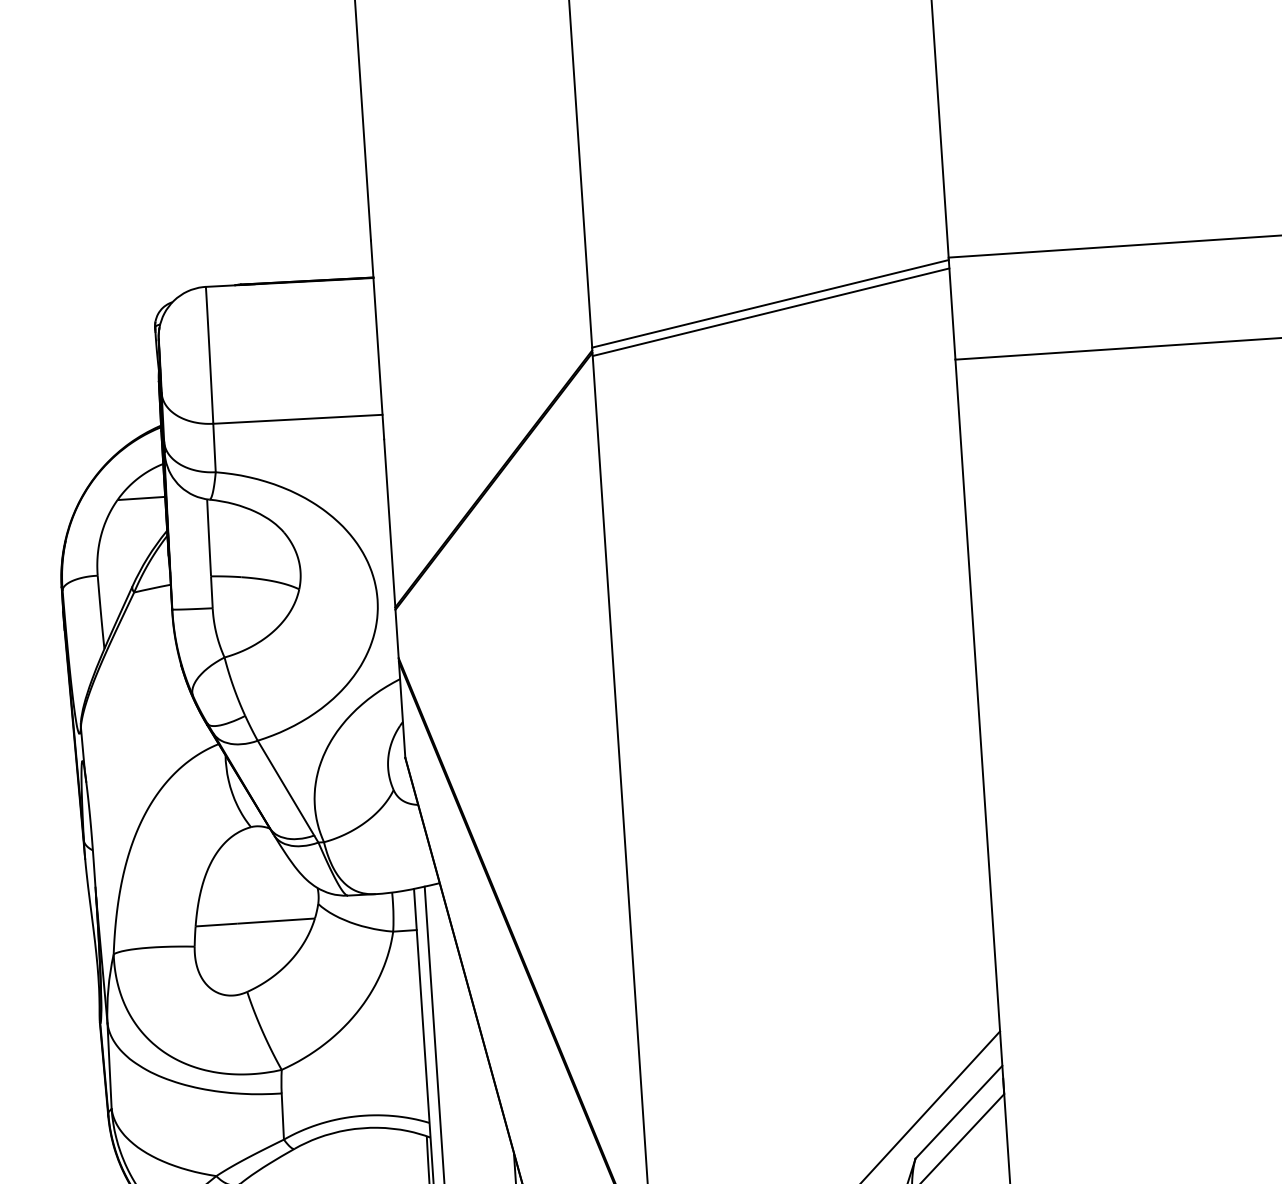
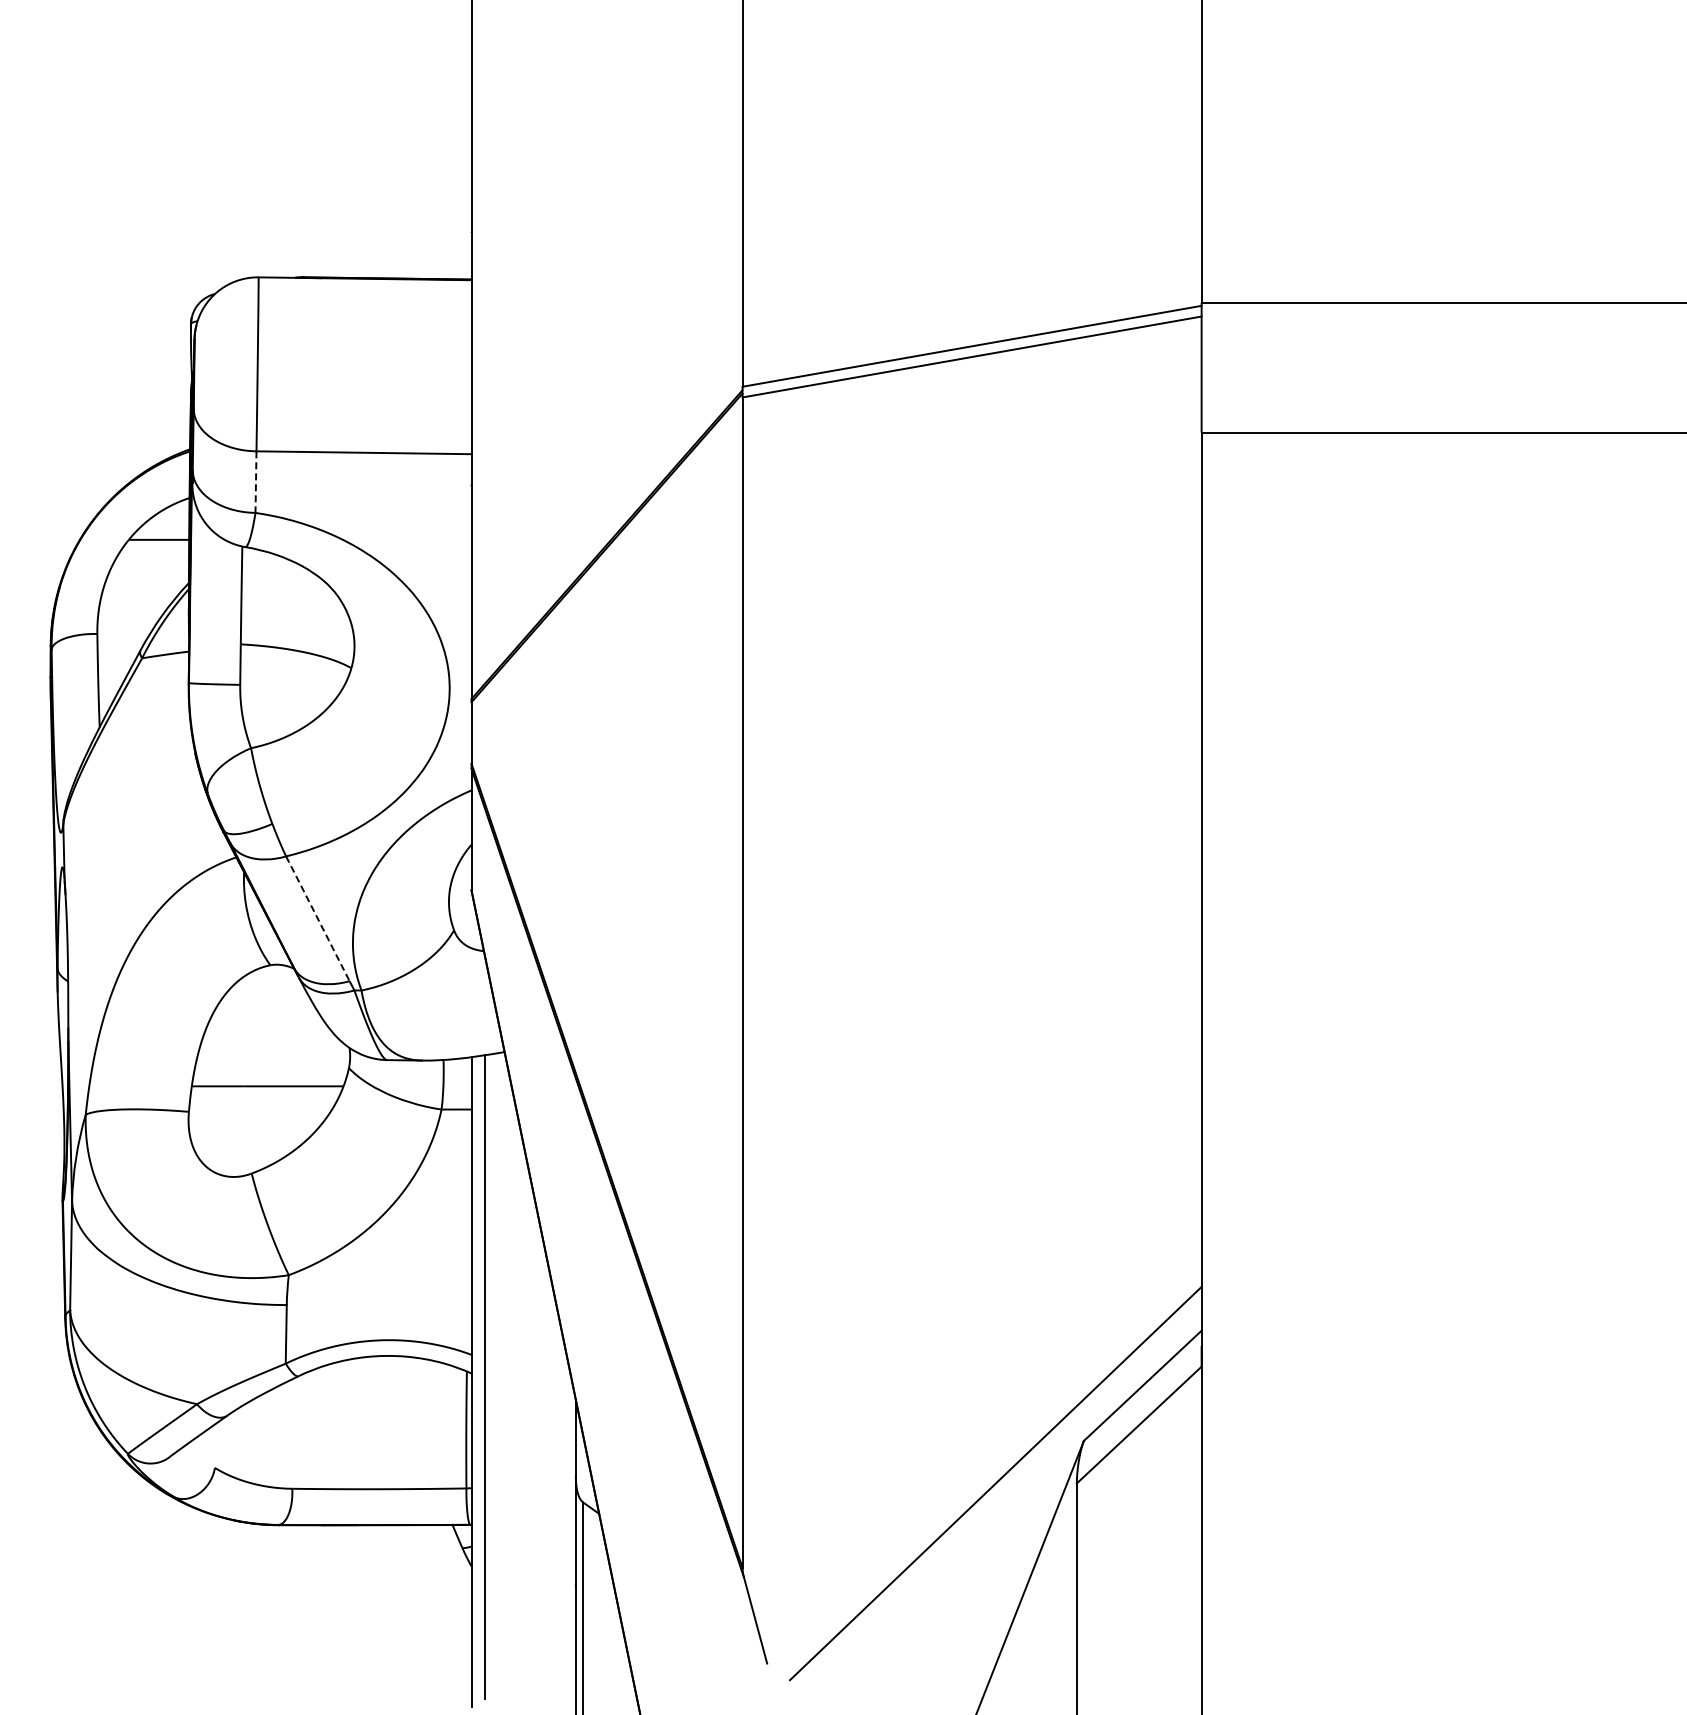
line: (214, 448) -> (256, 482), solid -> dashed
line: (285, 787) -> (317, 918), solid -> dashed

